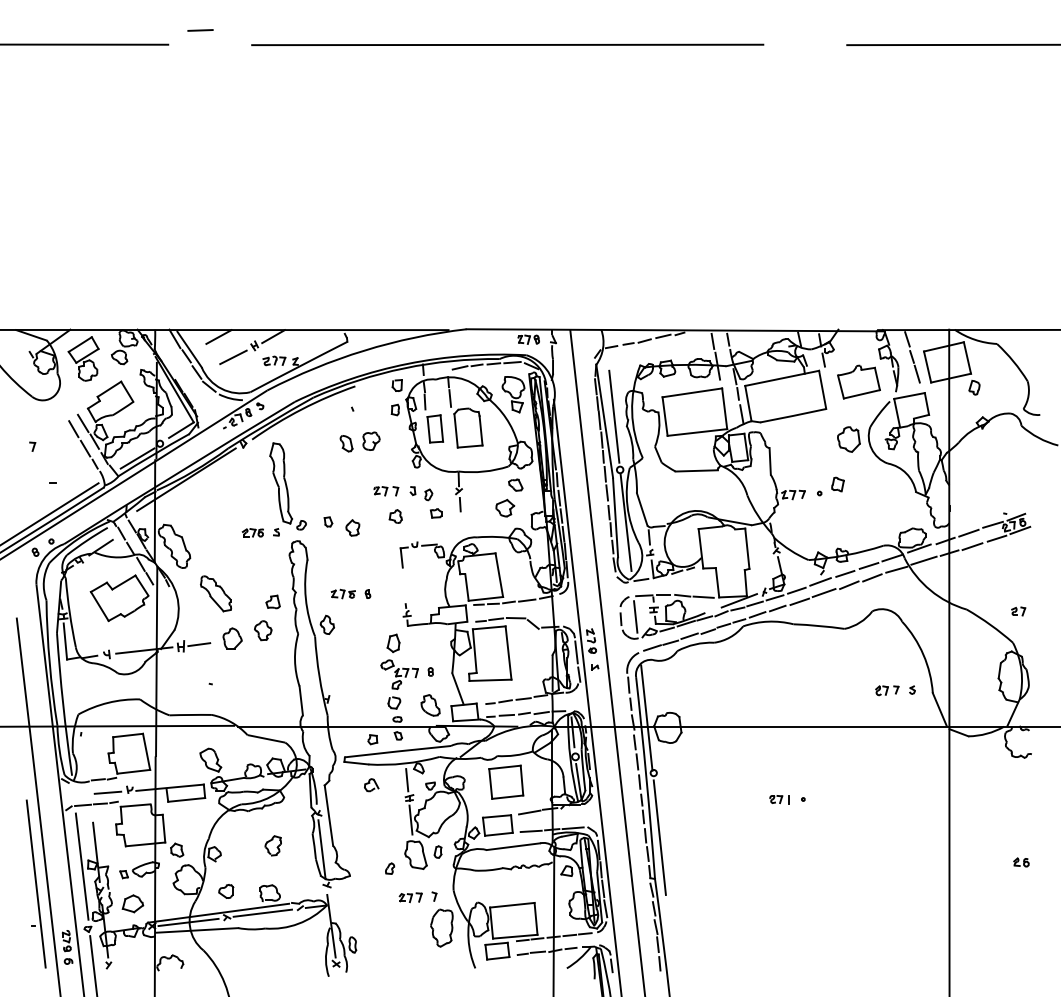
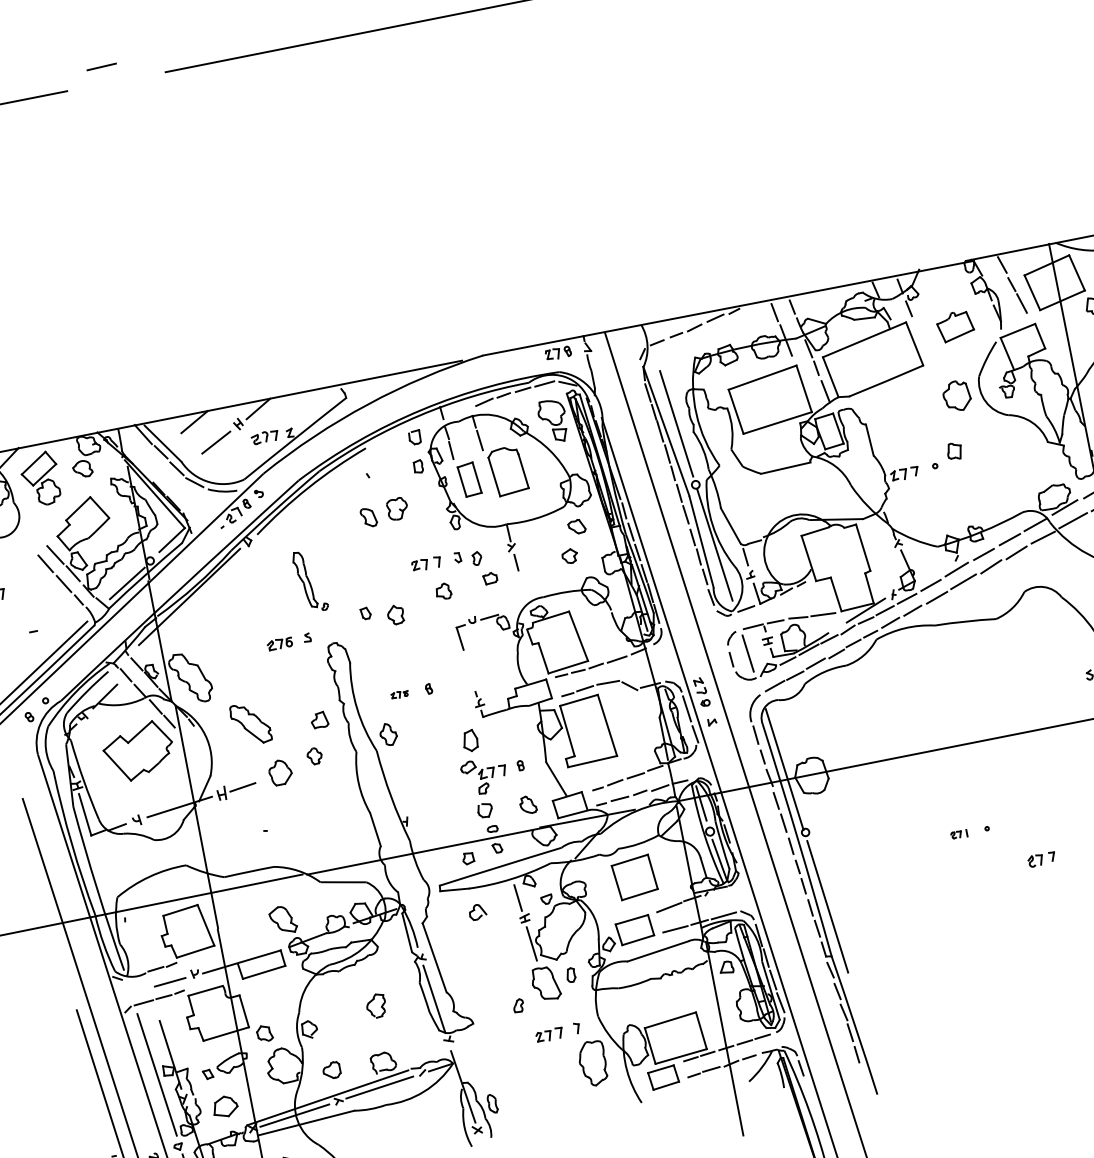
part: (858, 381) -> (954, 325), size x0.7
part: (287, 486) -> (309, 581), size x0.6
part: (505, 507) -> (570, 555), size x0.7
part: (342, 593) -> (398, 694), size x0.6
part: (263, 630) -> (314, 755), size x0.7
part: (887, 690) -> (1042, 859), moved
part: (430, 705) -> (528, 805), size x0.7
part: (779, 799) -> (959, 834), size x0.7

